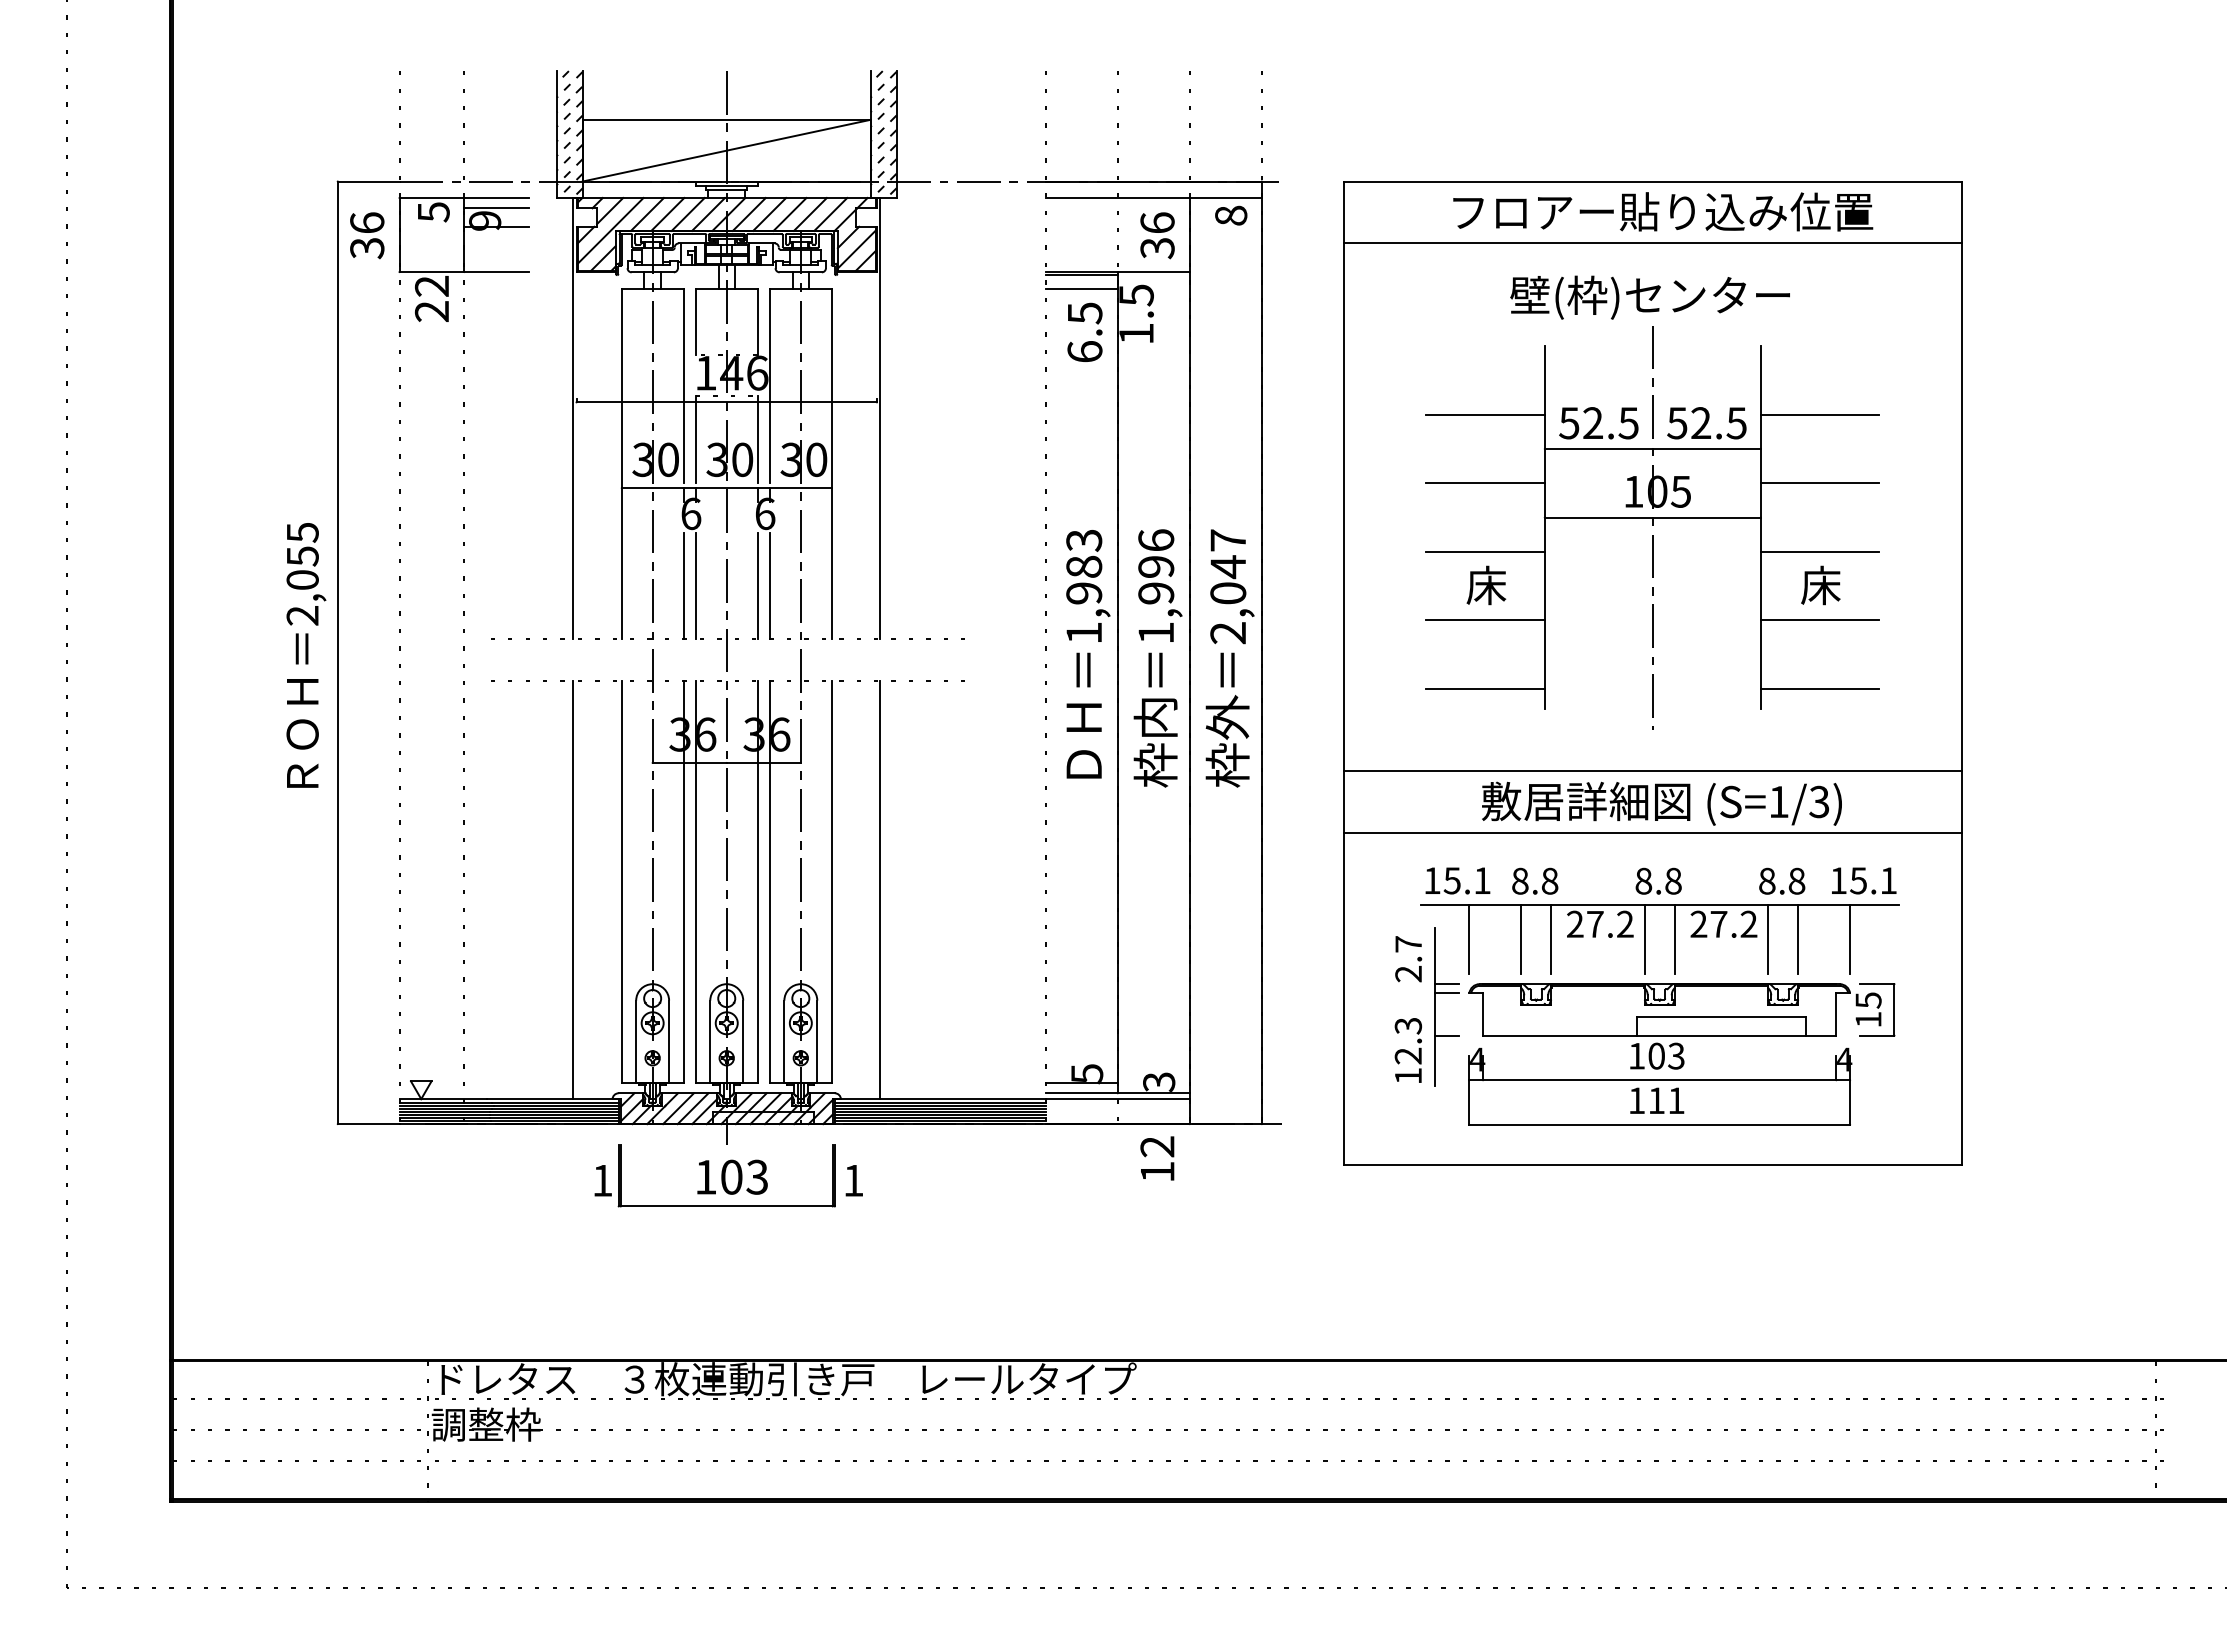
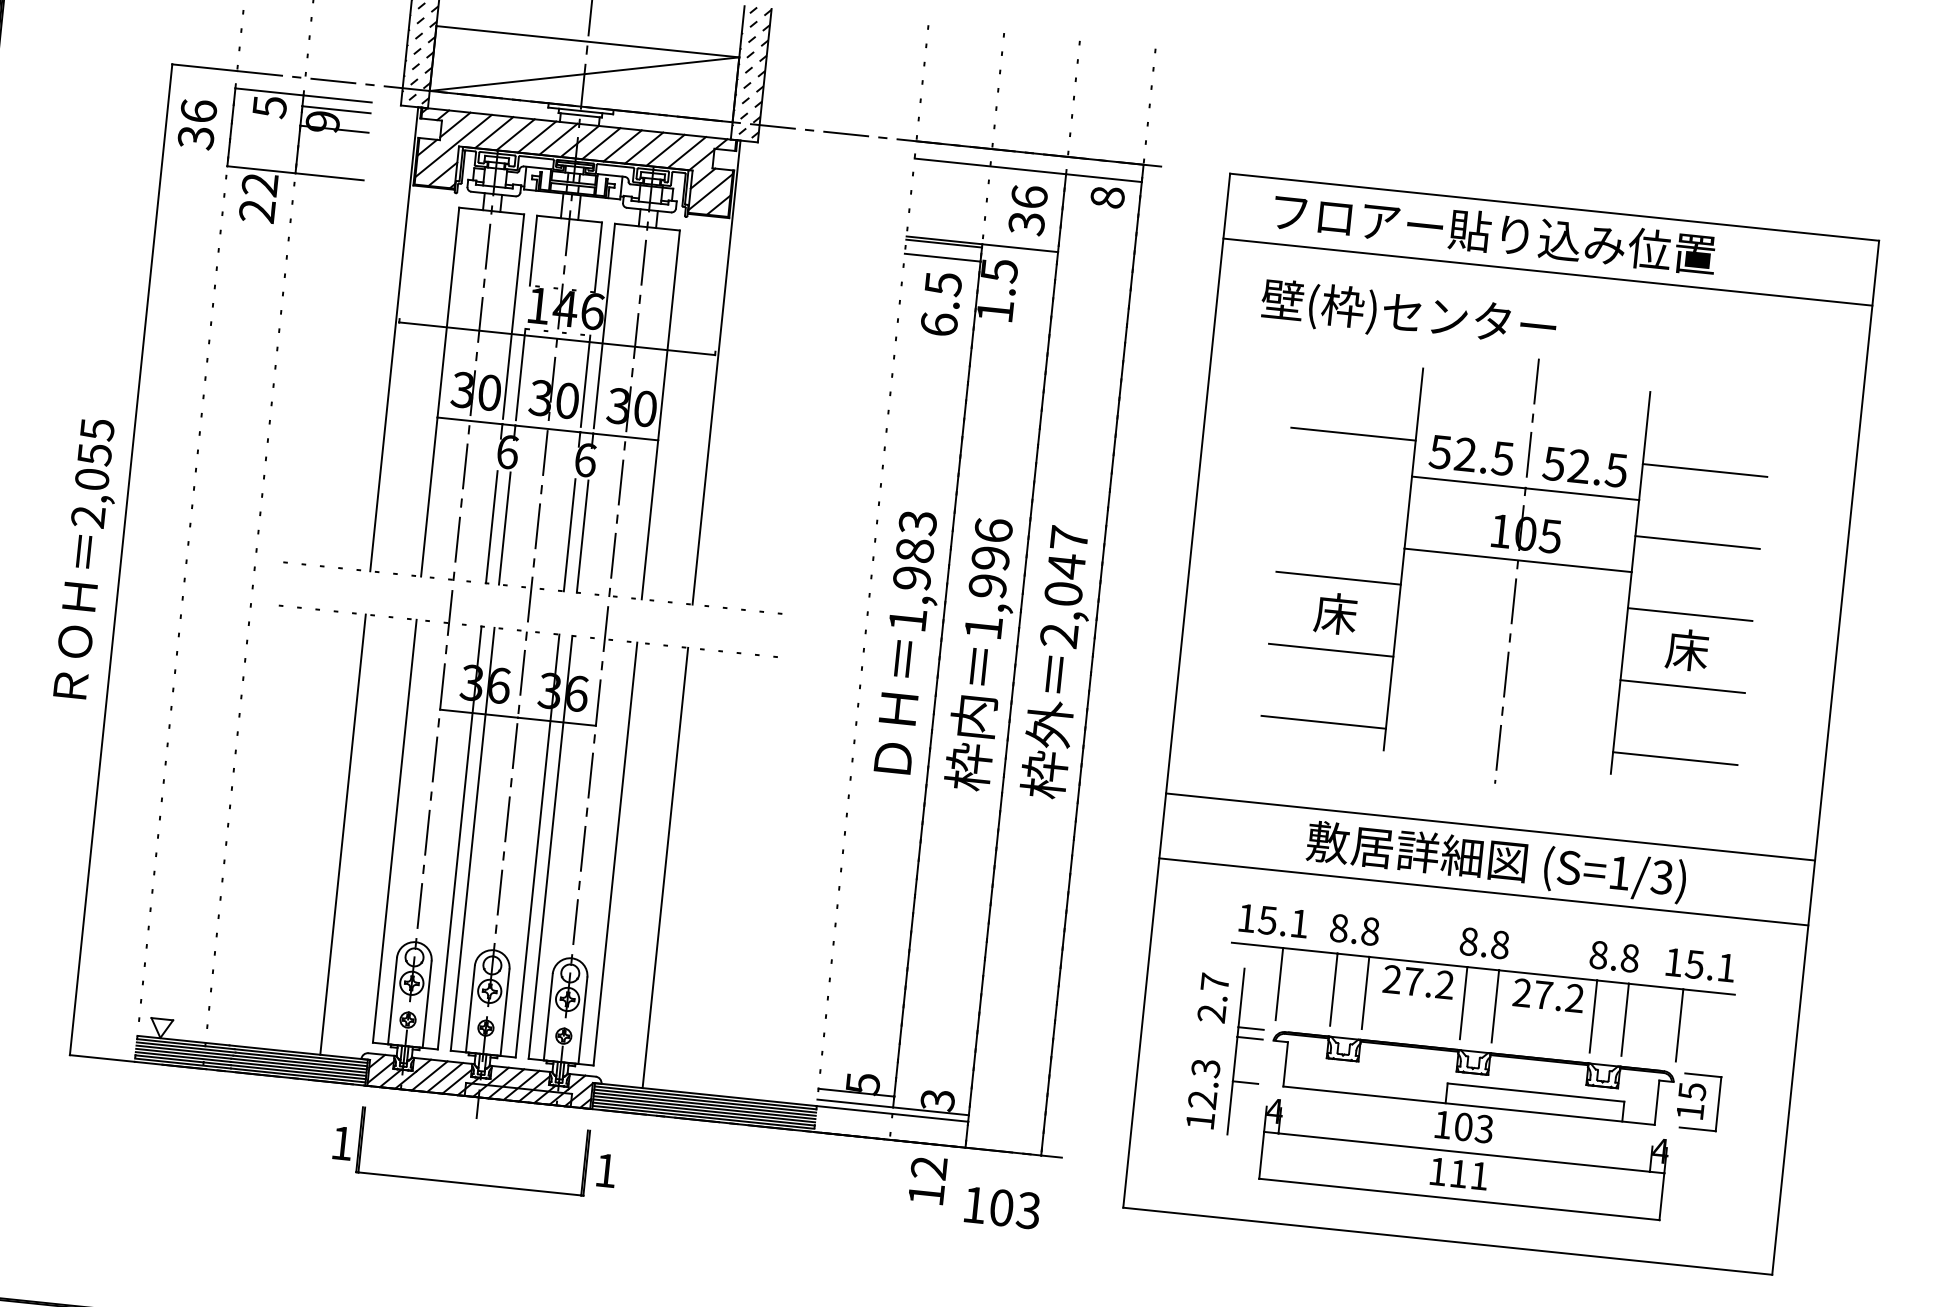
text: (1663, 211) -> (1495, 232), moved
text: (1649, 297) -> (1408, 315), moved
line: (1485, 483) -> (1345, 506), removed
text: (732, 1176) -> (1002, 1207), moved

